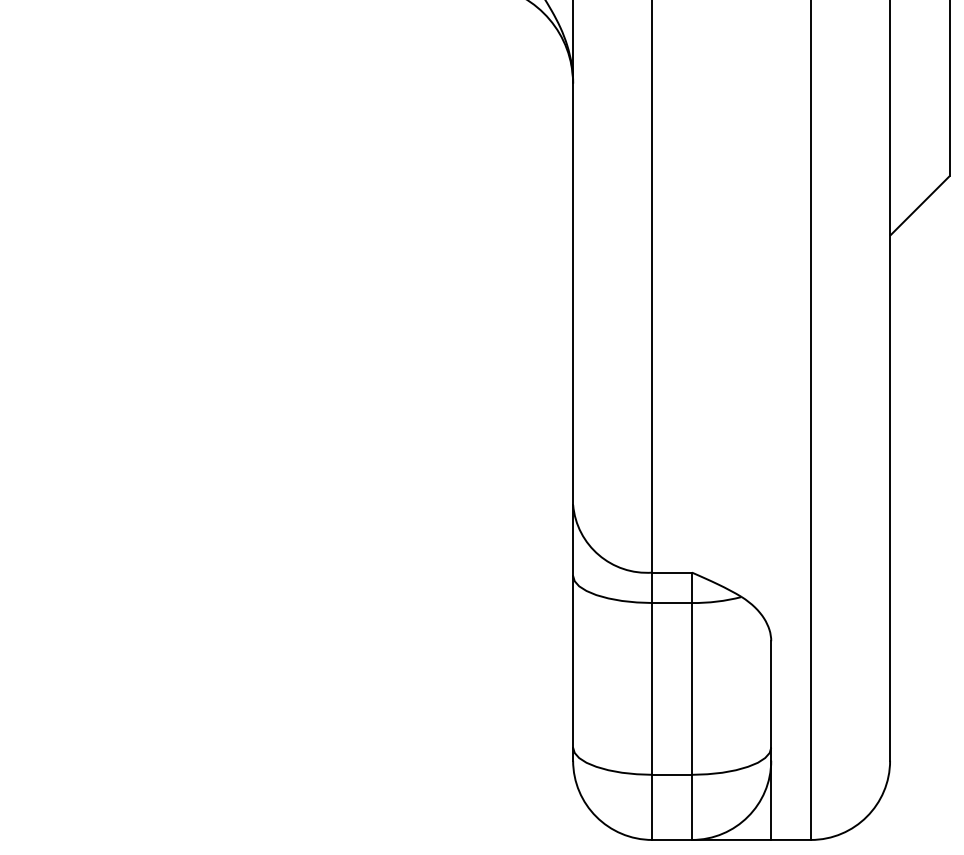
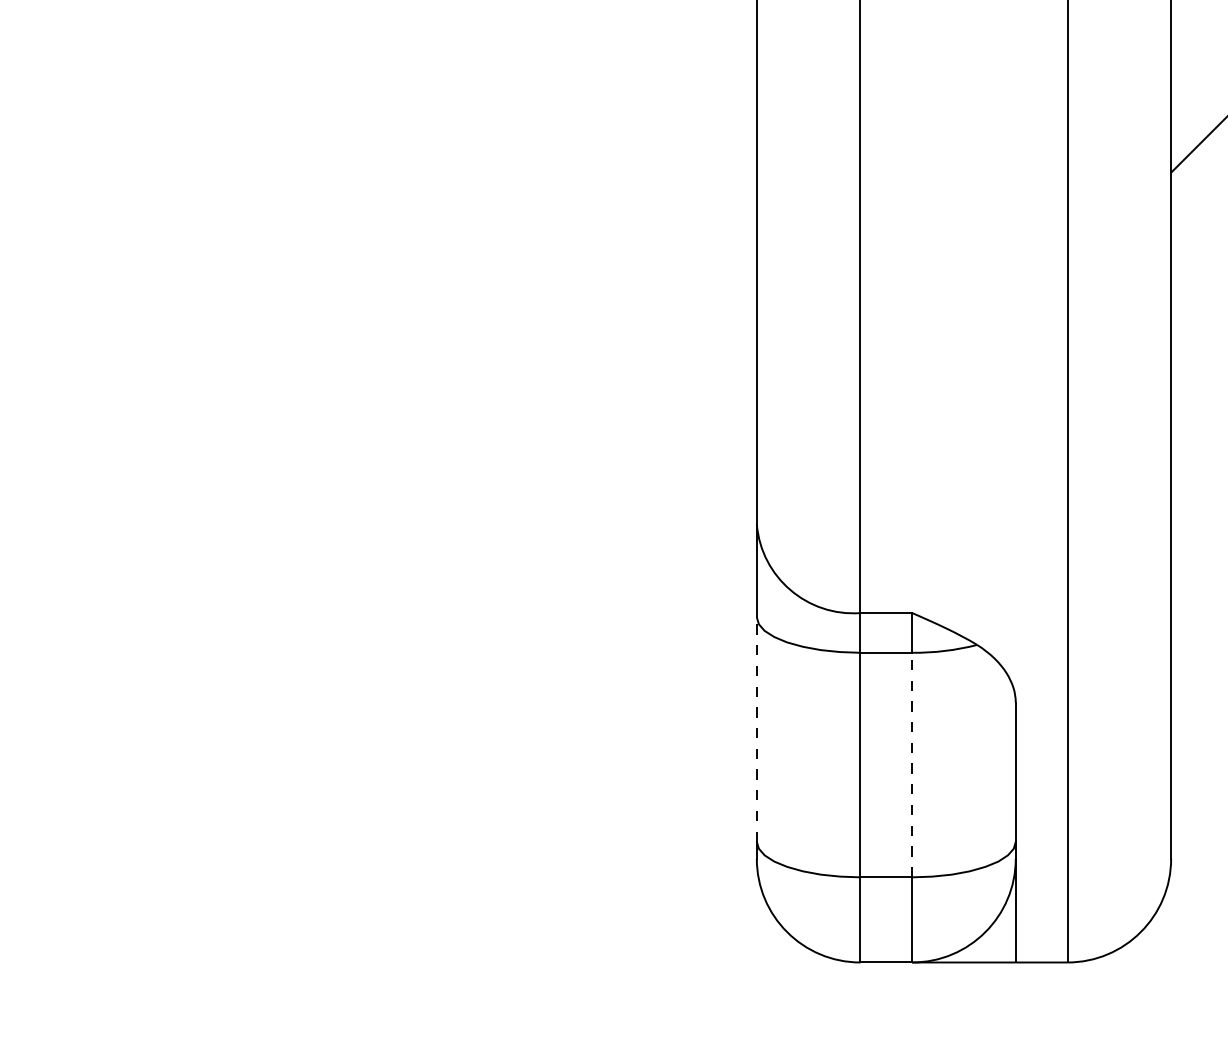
line: (573, 661) -> (757, 729), solid -> dashed
line: (691, 688) -> (911, 764), solid -> dashed

